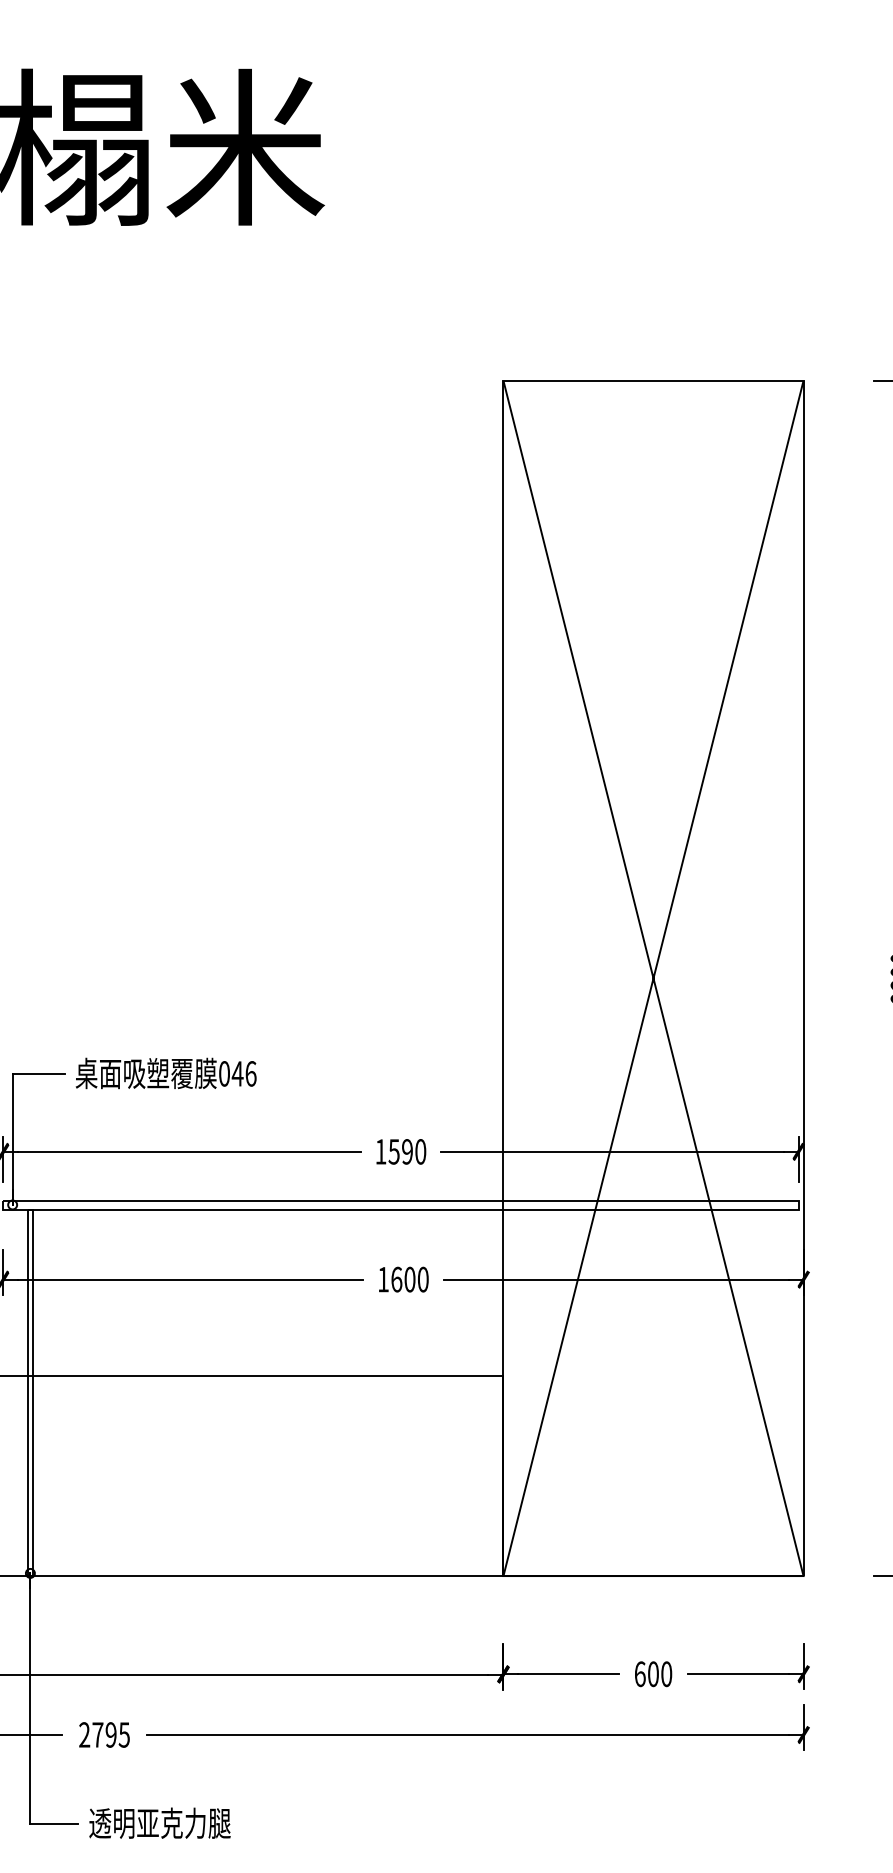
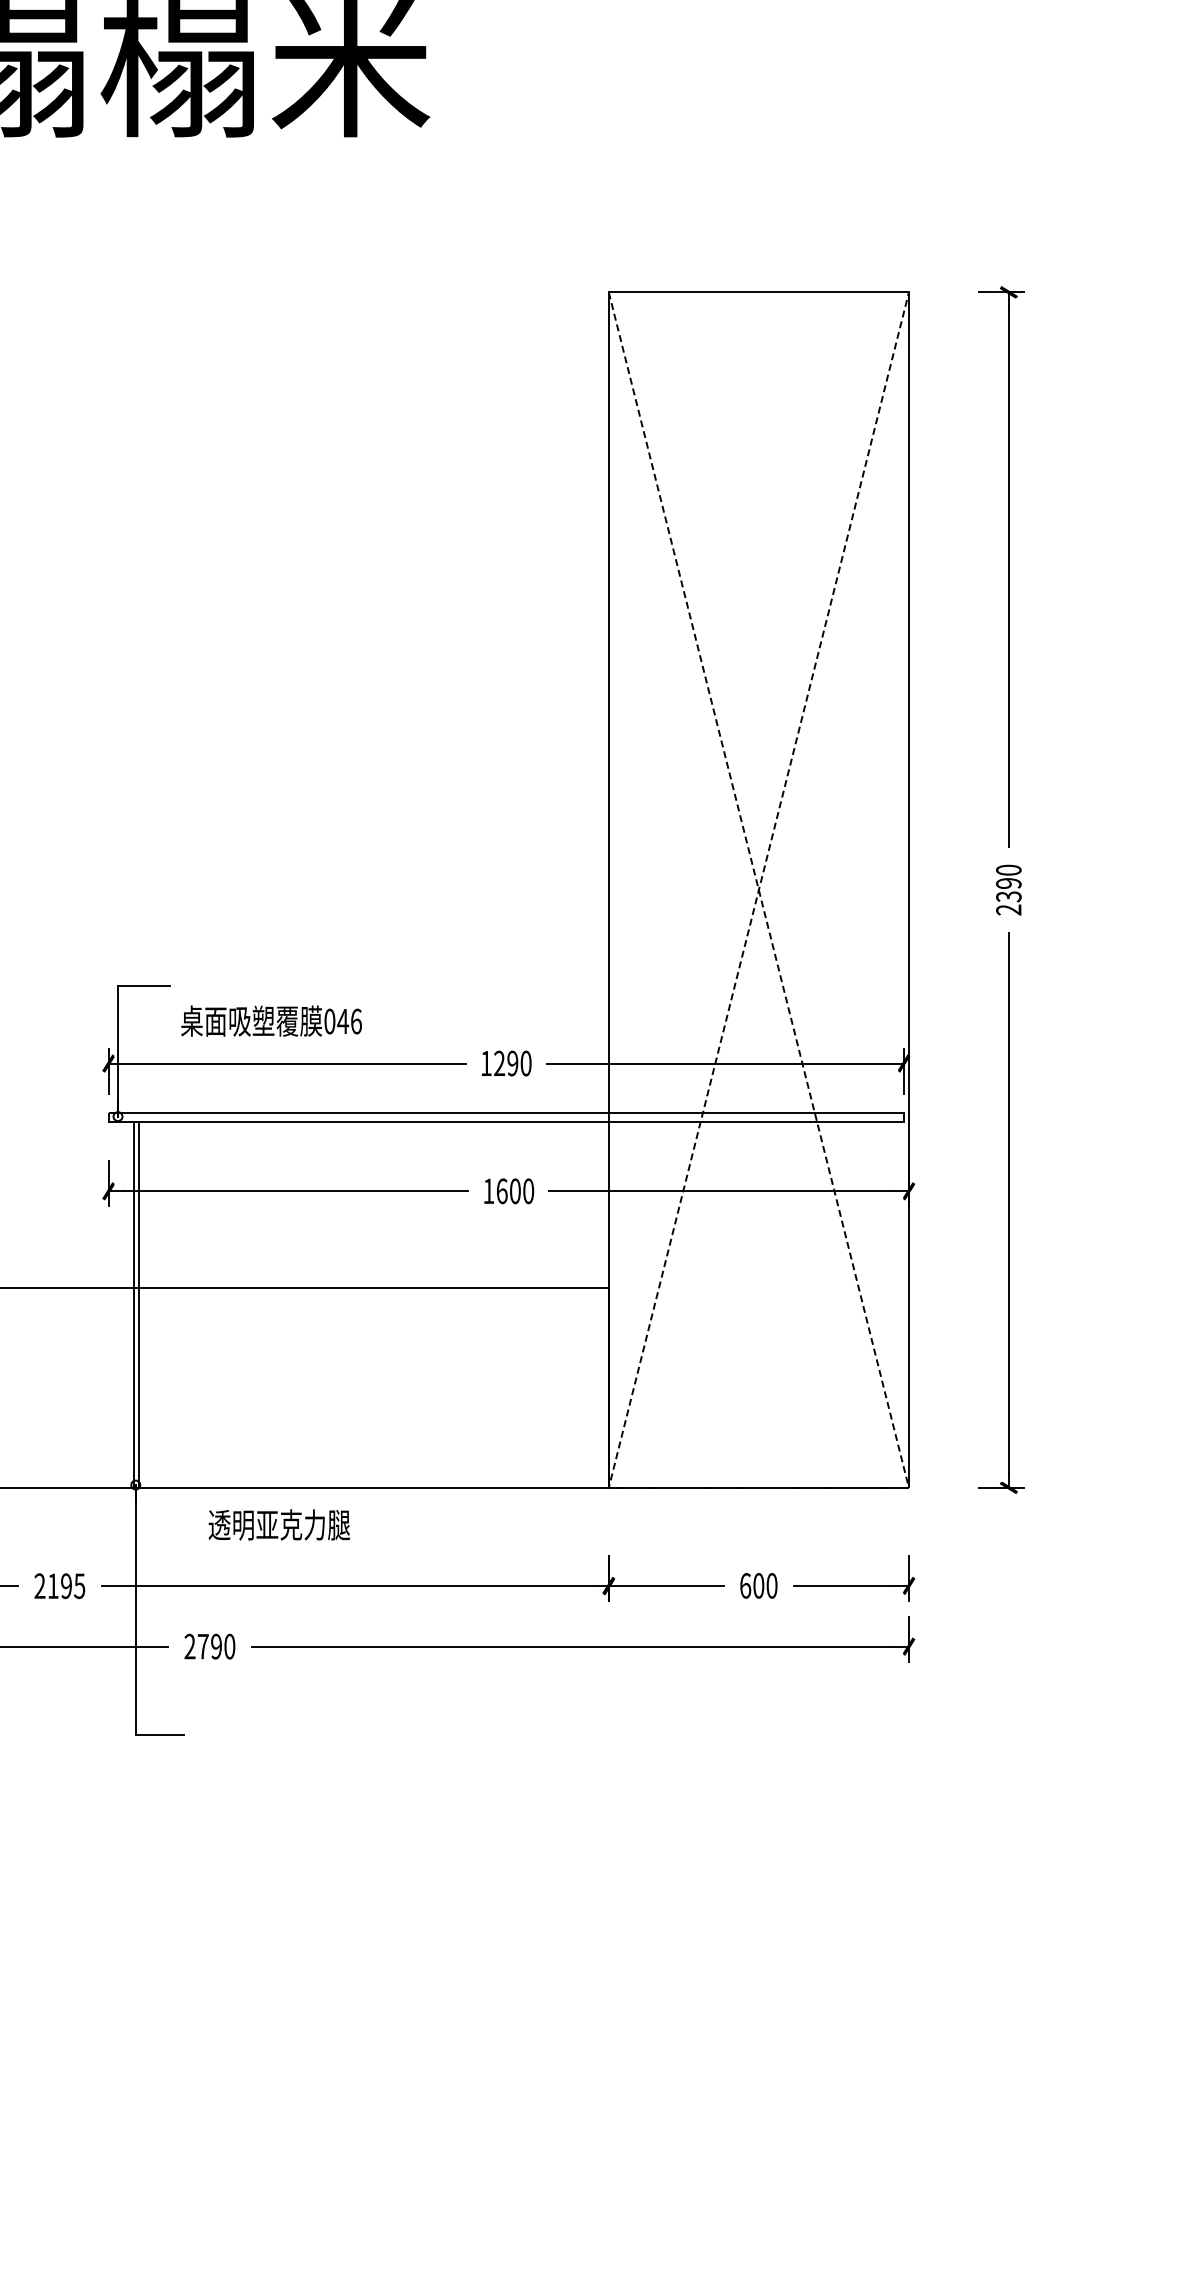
text: (166, 1072) -> (271, 1020), moved
text: (394, 1151) -> (499, 1063), 1590 -> 1290
line: (653, 1575) -> (758, 1487), solid -> dashed
text: (124, 1734) -> (229, 1646), 2795 -> 2790
text: (159, 1822) -> (278, 1524), moved

